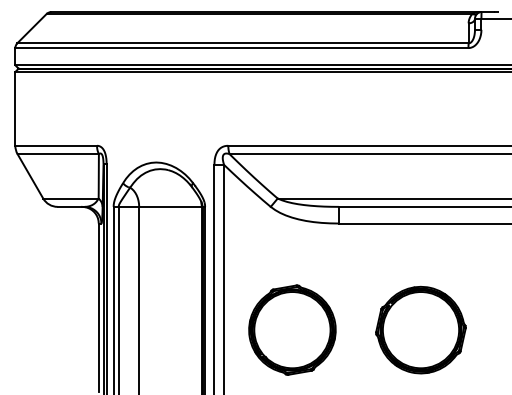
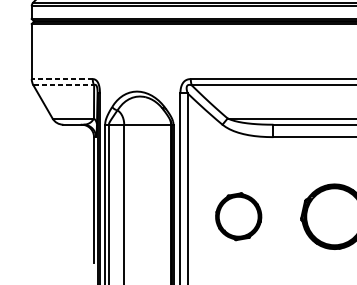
line: (56, 145) -> (62, 78), solid -> dashed
line: (58, 154) -> (63, 85), solid -> dashed
part: (292, 329) -> (238, 216), size x0.7

